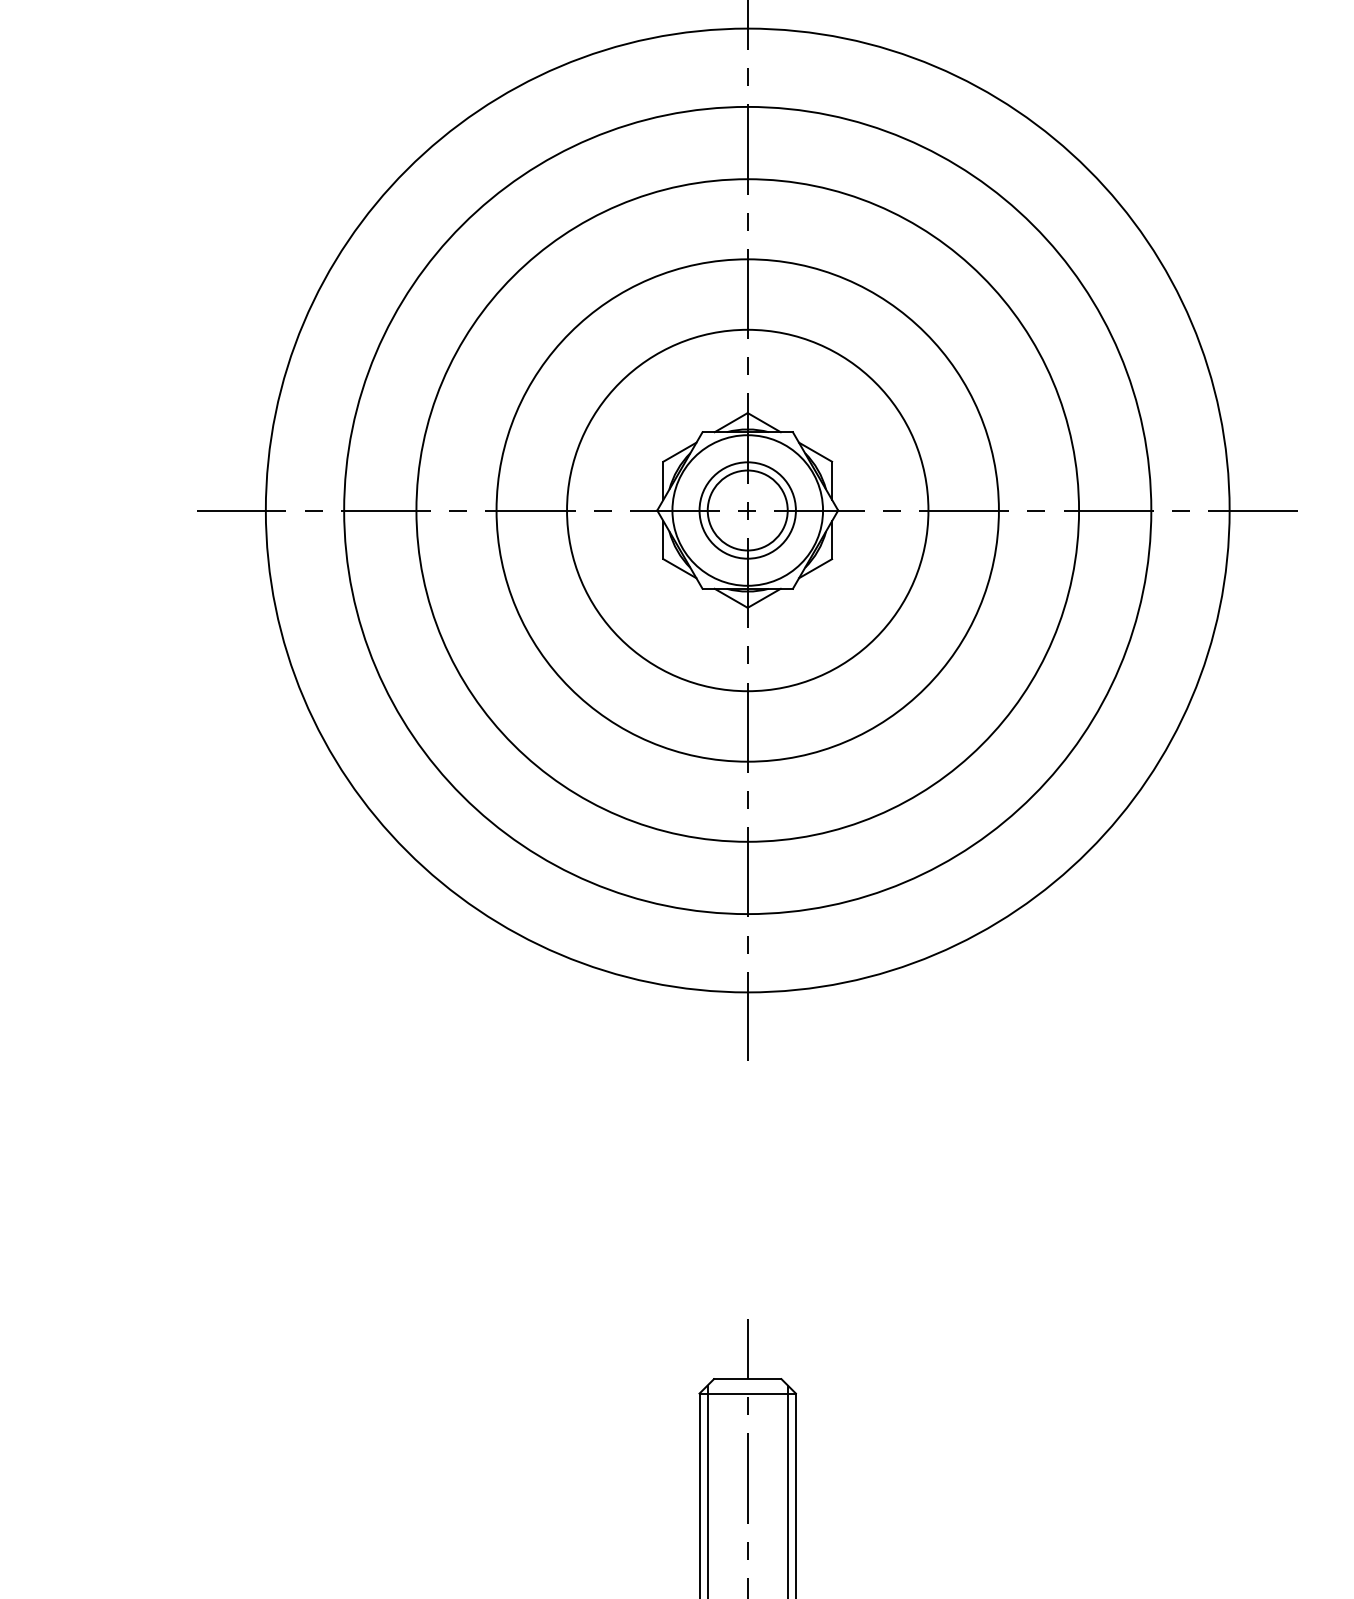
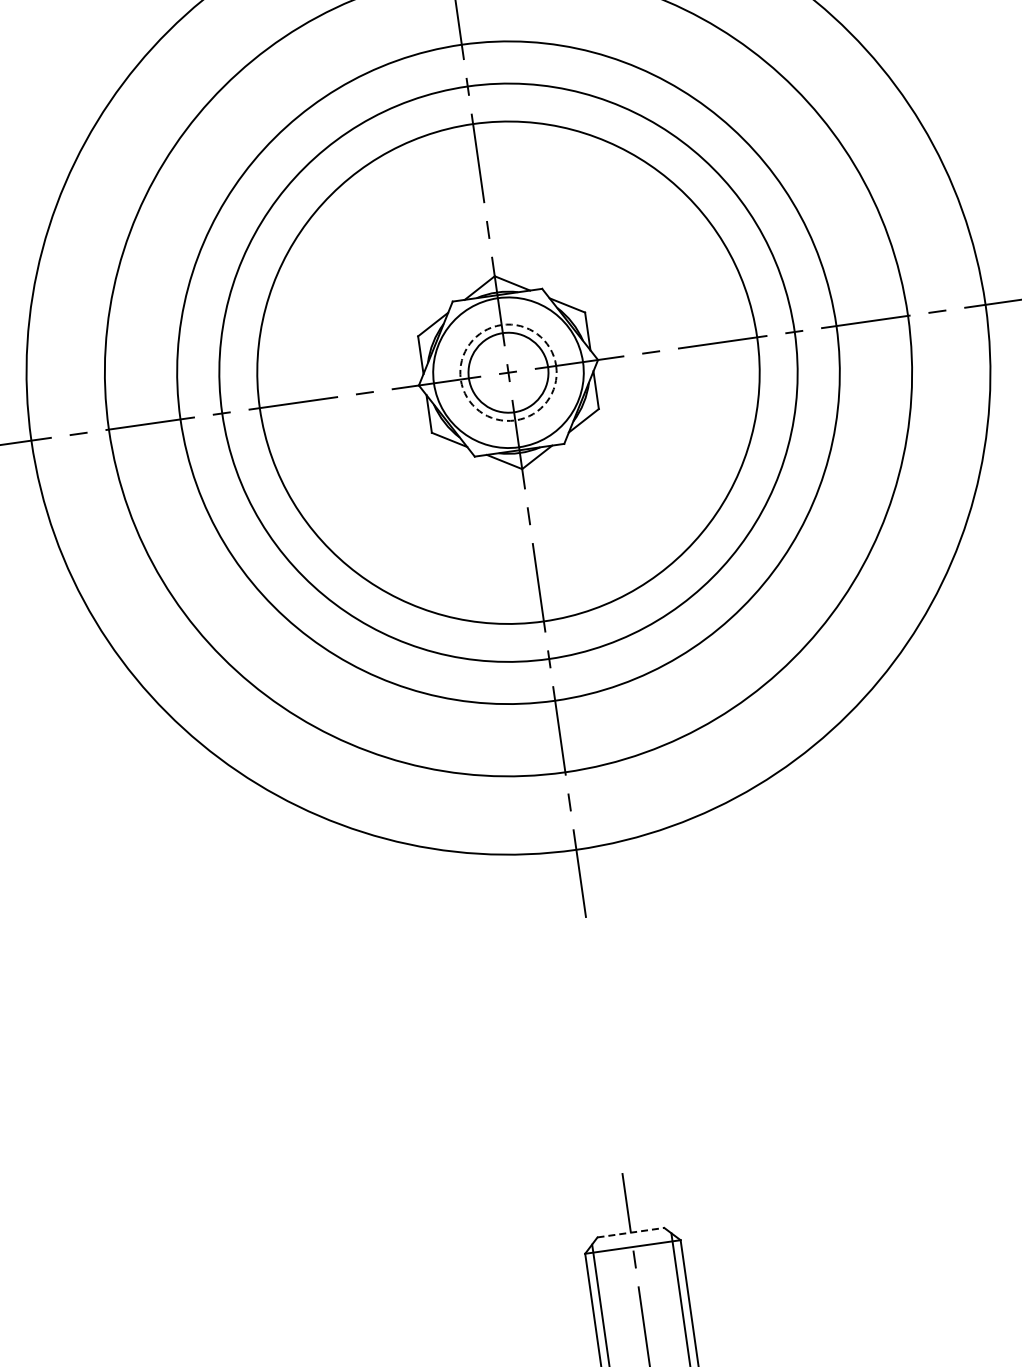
circle: (747, 510) -> (508, 372), size x1.6
circle: (747, 510) -> (508, 372), solid -> dashed
line: (747, 1379) -> (630, 1233), solid -> dashed

